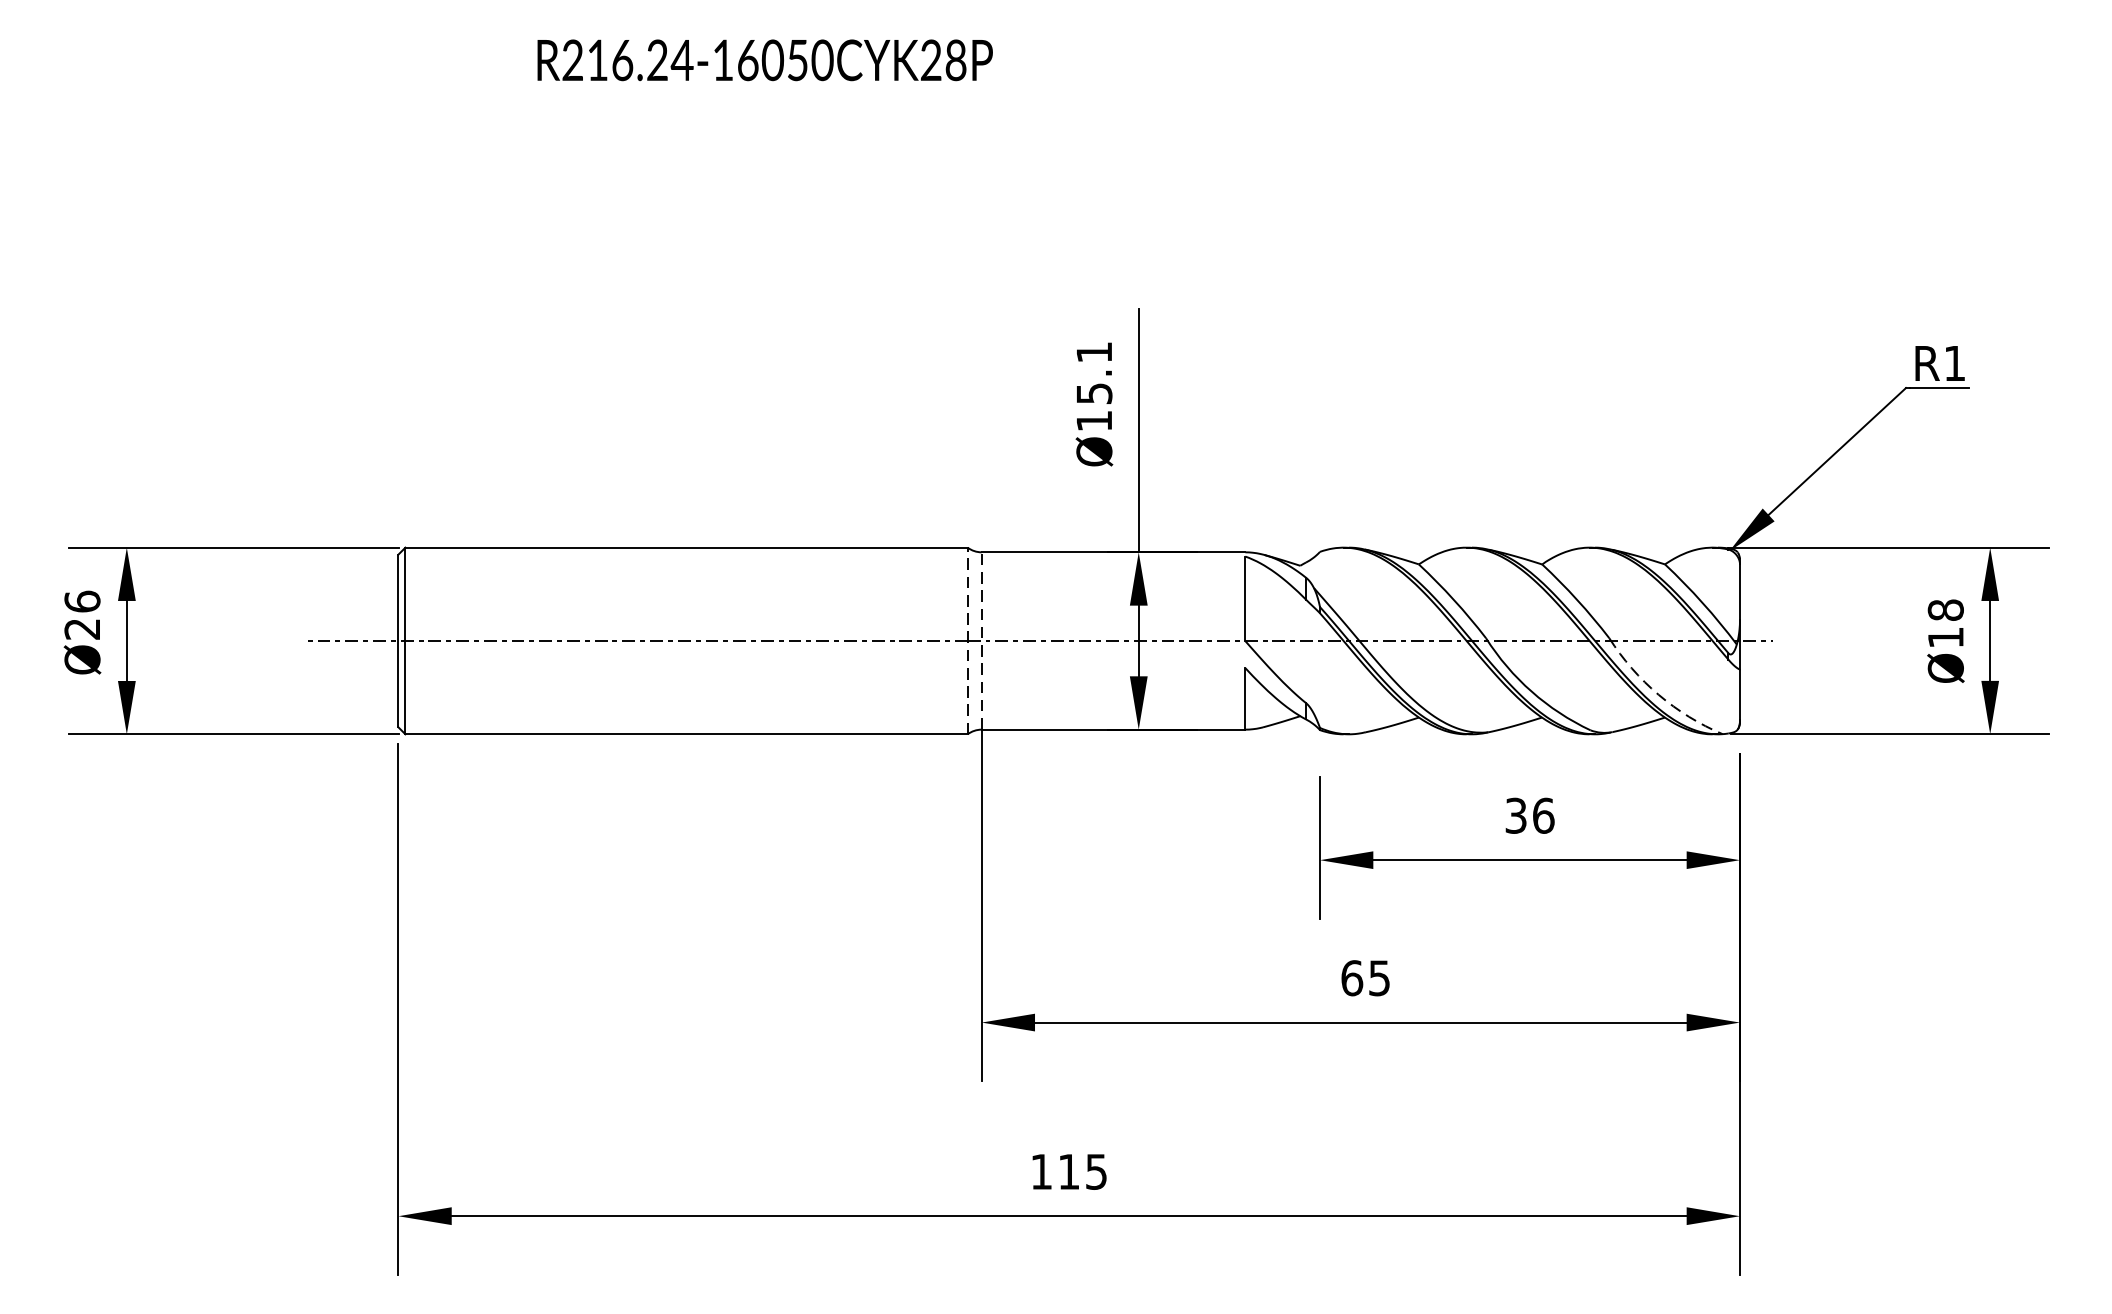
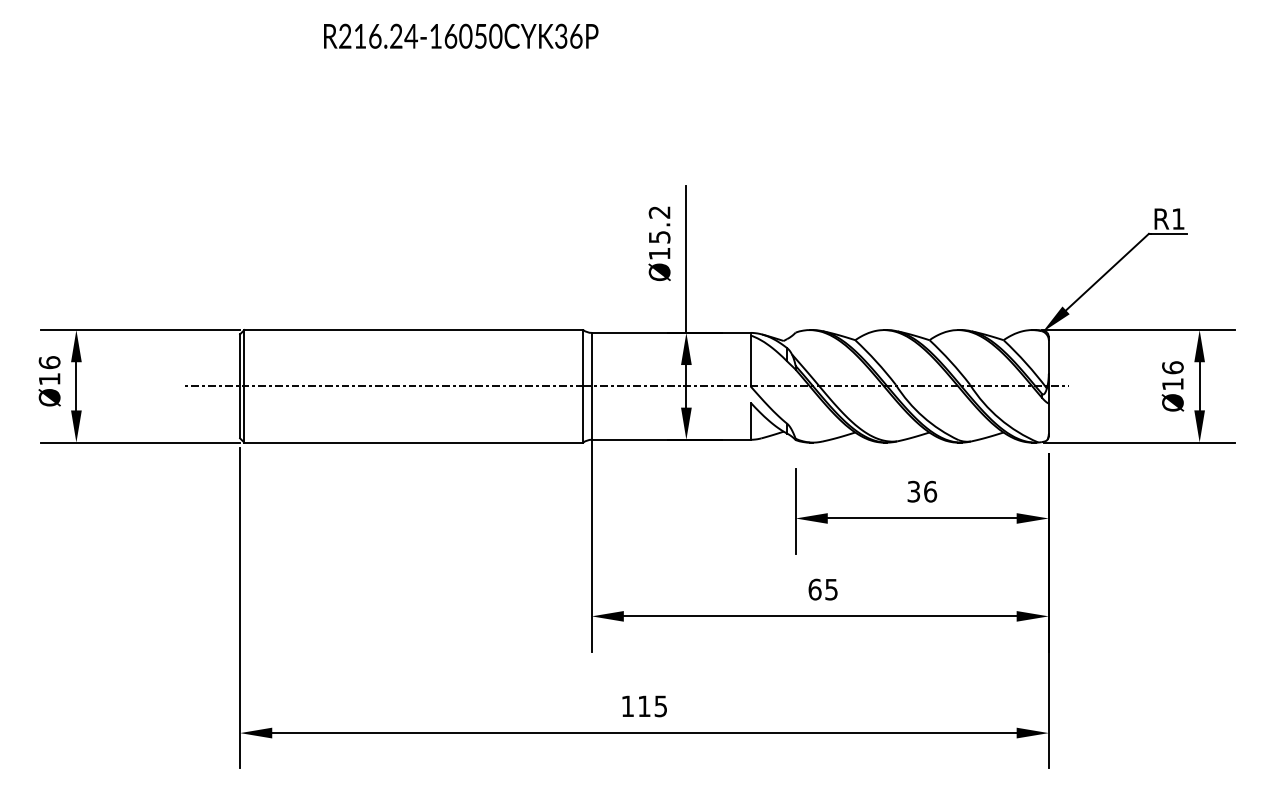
text: (943, 58) -> (568, 35), R216.24-16050CYK28P -> R216.24-16050CYK36P
text: (1094, 352) -> (659, 212), Ø15.1 -> Ø15.2
text: (1945, 609) -> (1172, 367), Ø18 -> Ø16
text: (82, 629) -> (49, 379), Ø26 -> Ø16
line: (968, 639) -> (583, 385), dashed -> solid
line: (981, 639) -> (591, 385), dashed -> solid
arc: (1658, 694) -> (999, 418), dashed -> solid

